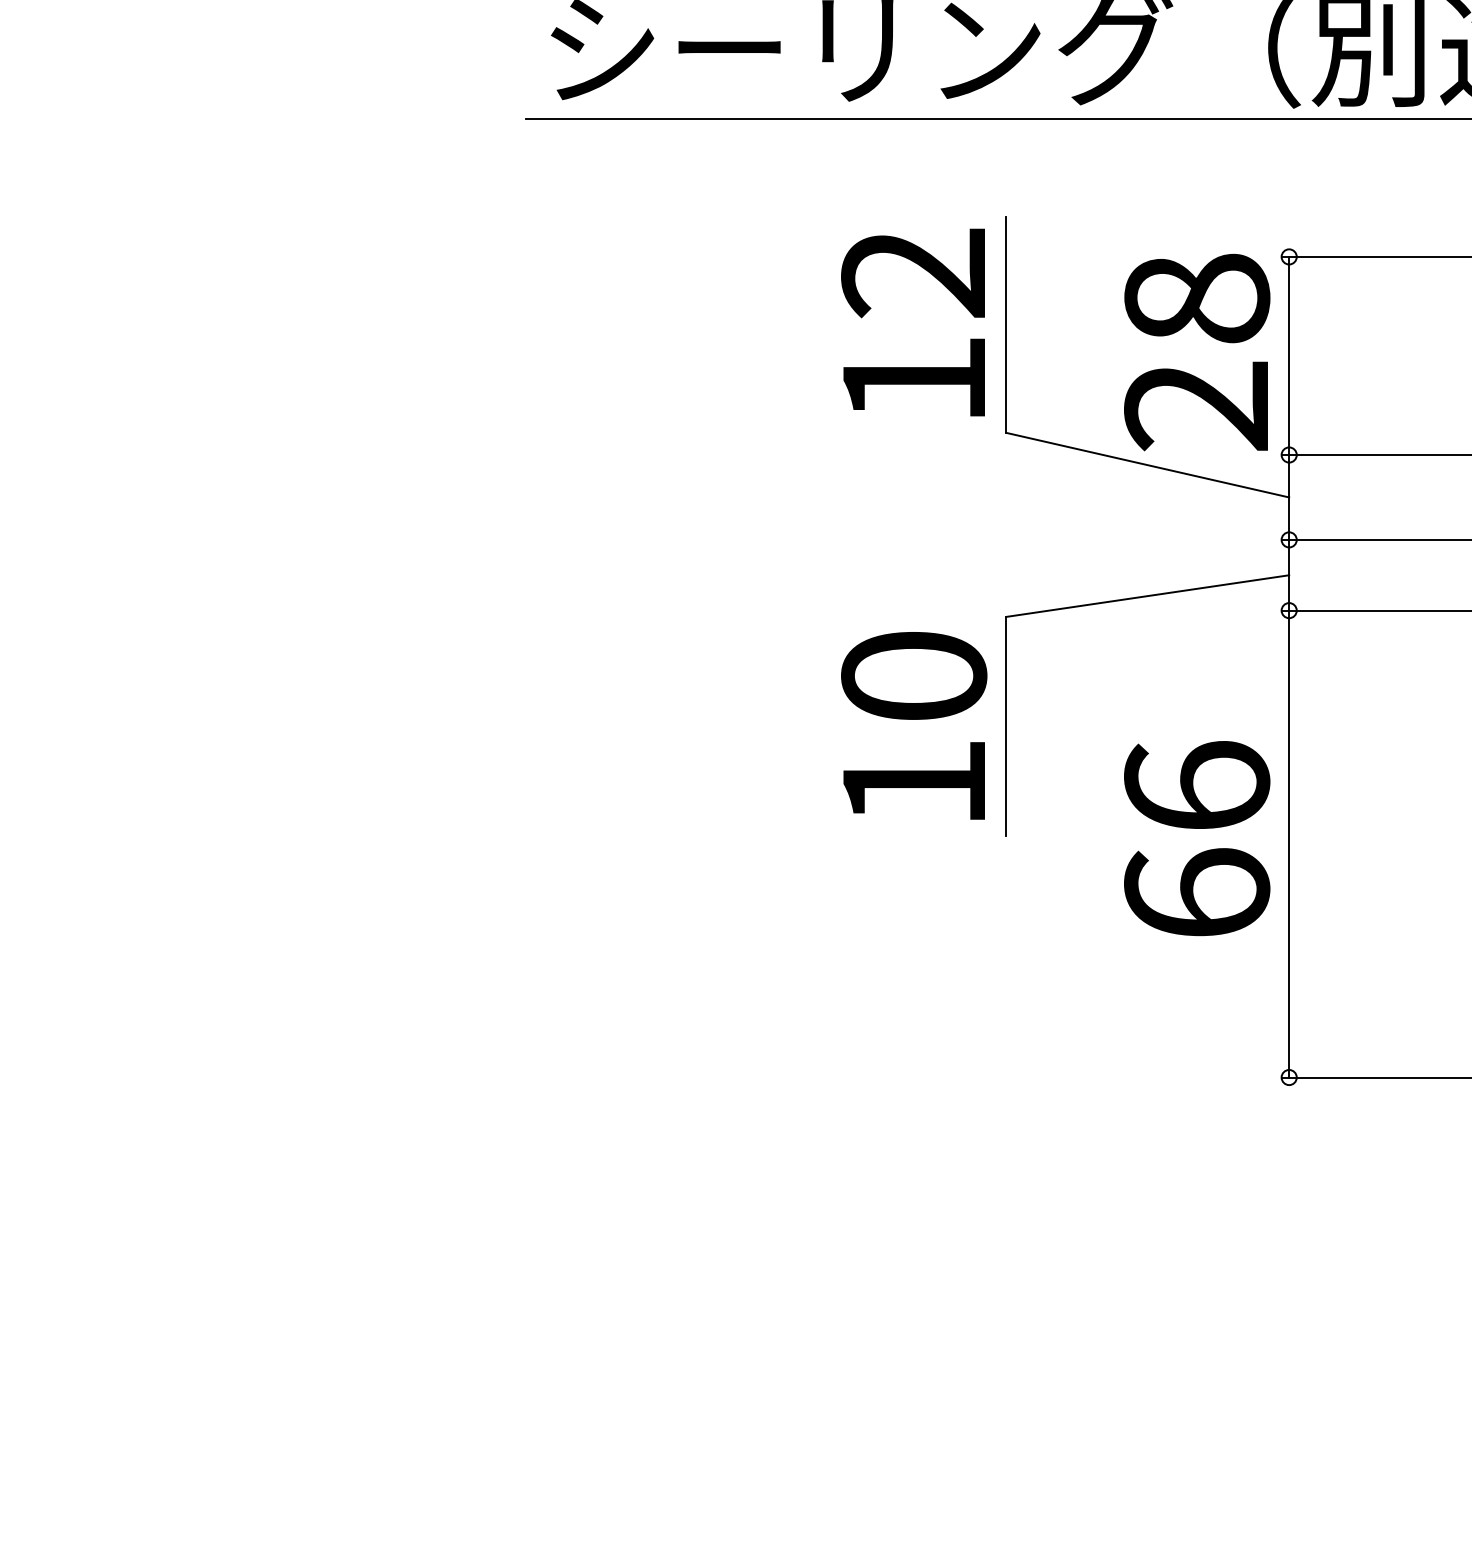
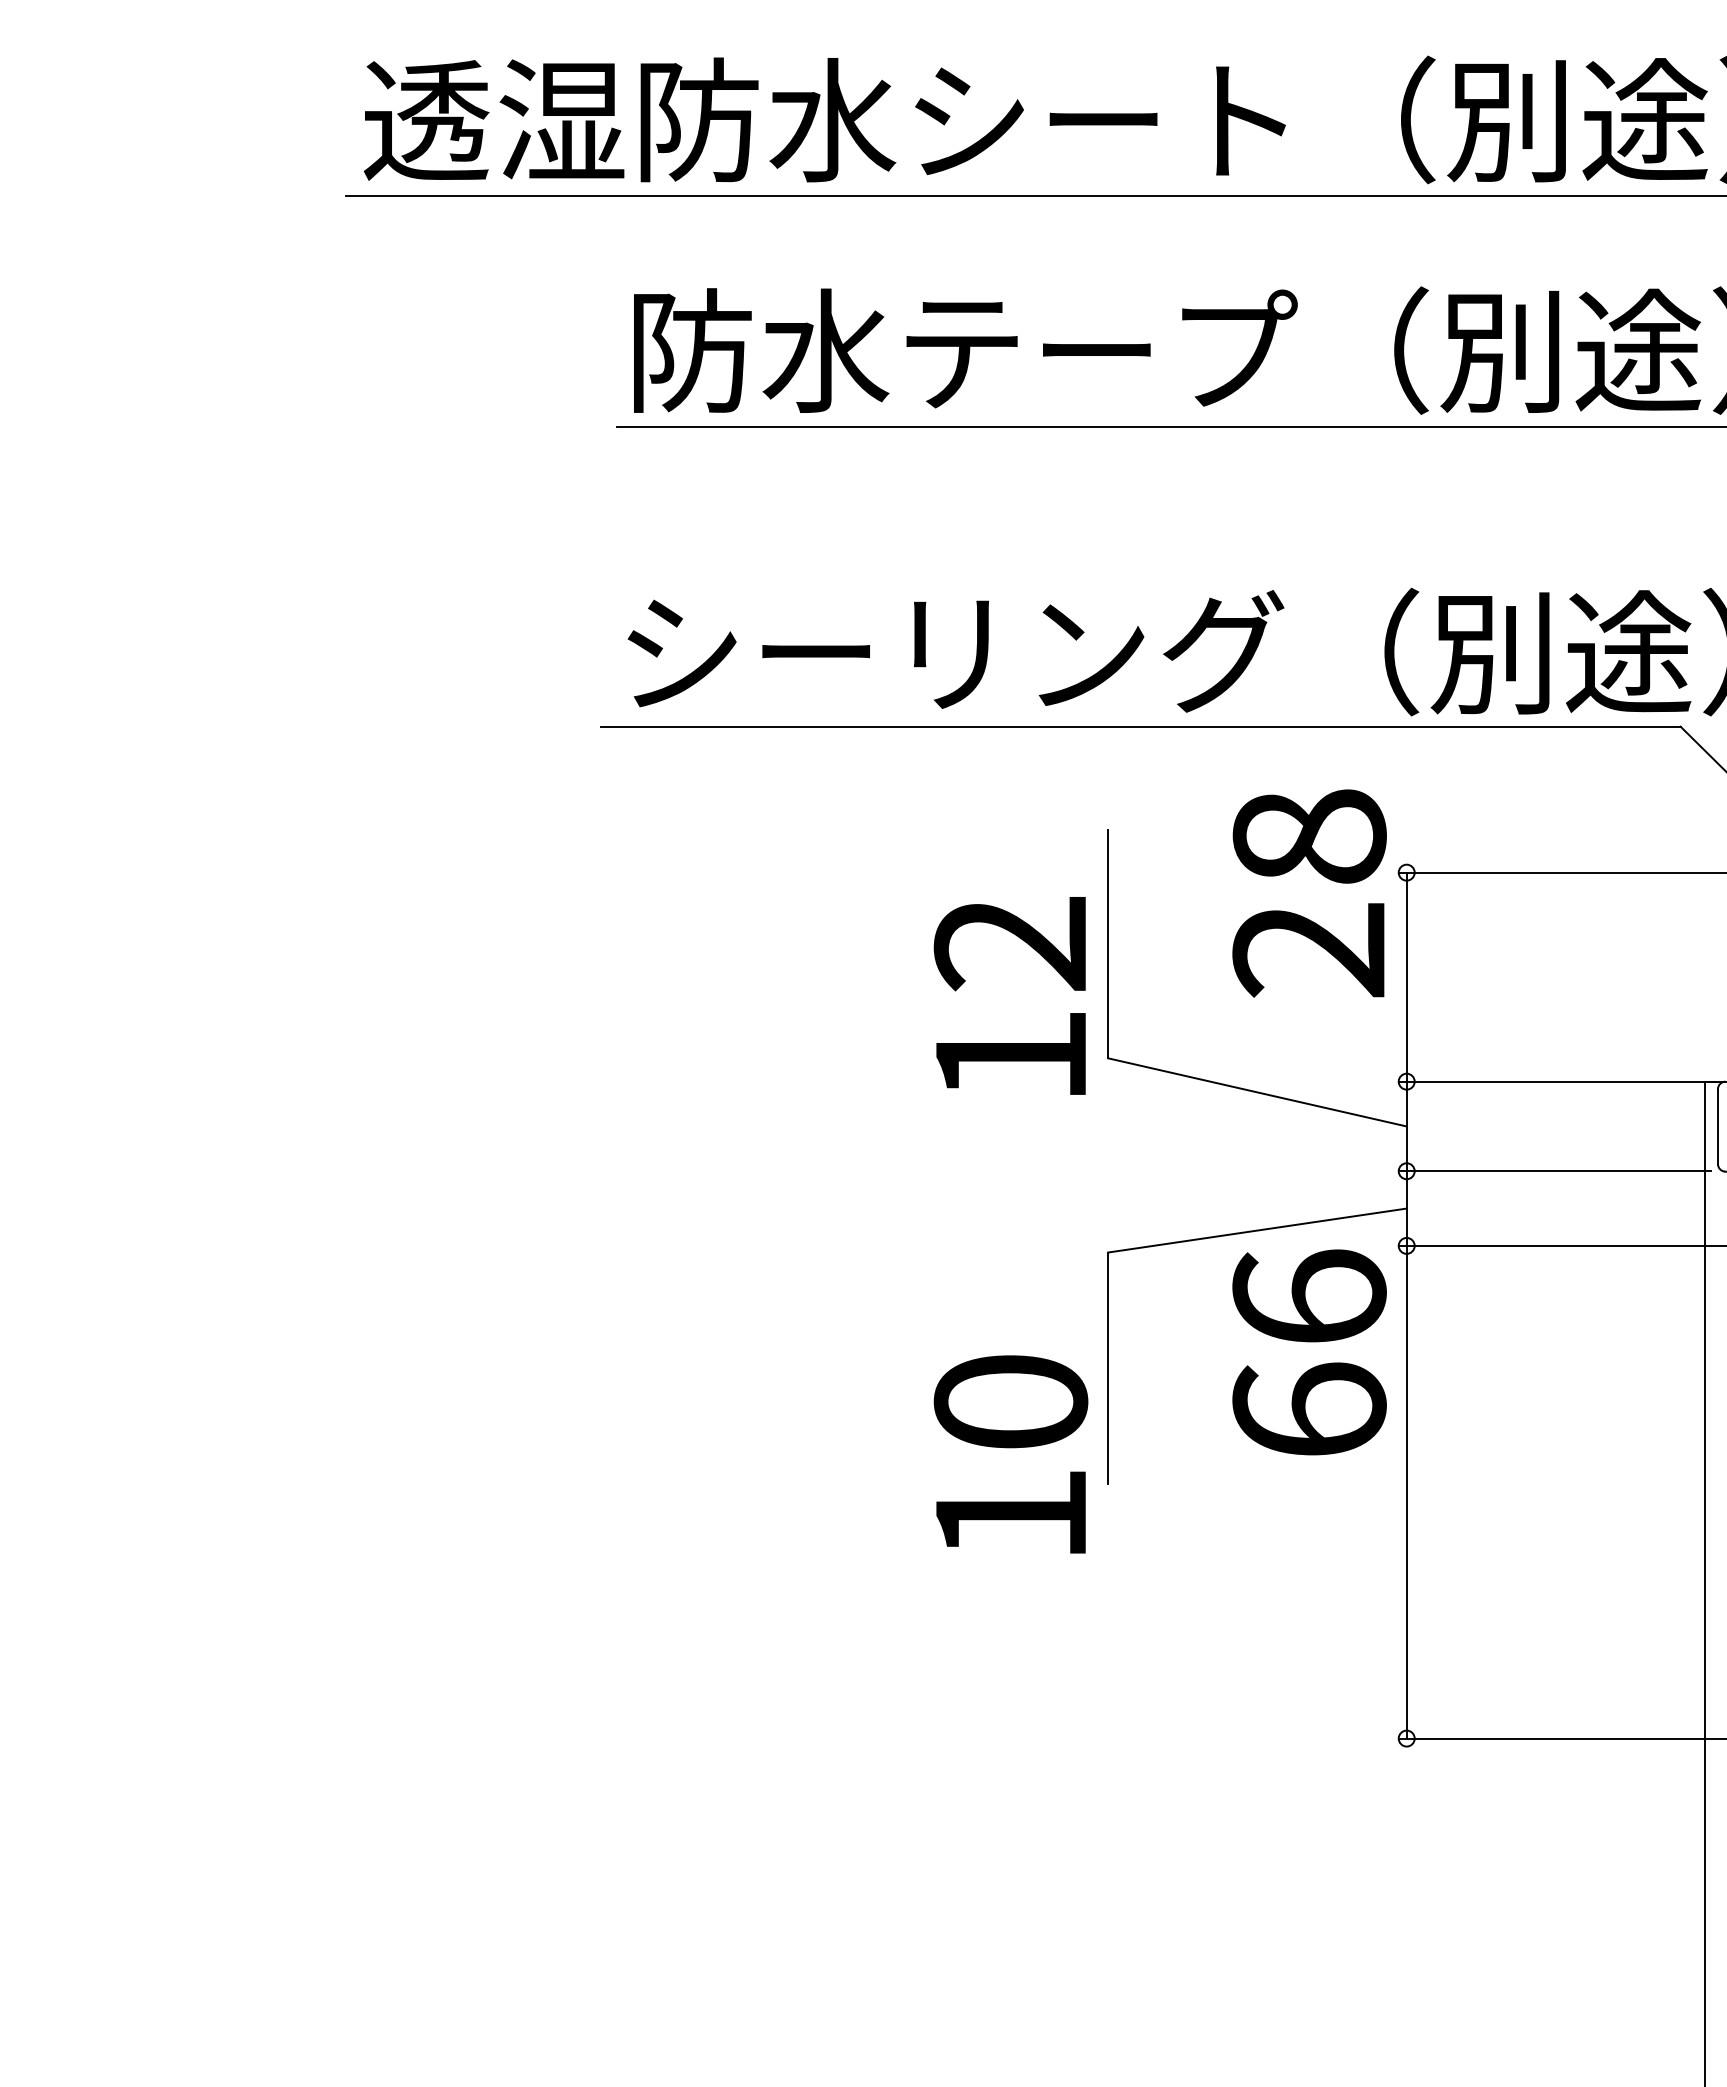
text: (912, 322) -> (1009, 995), moved
text: (1197, 352) -> (1309, 893), moved
text: (913, 725) -> (1010, 1454), moved
text: (1197, 838) -> (1309, 1352), moved

